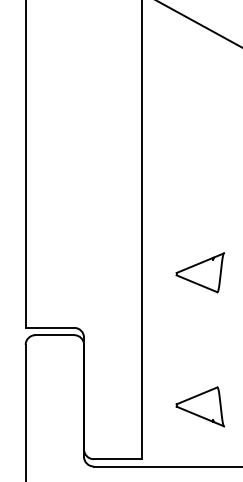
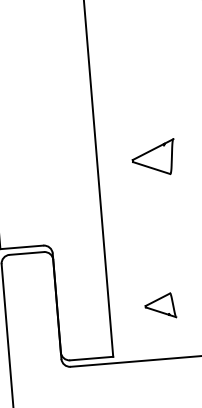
part: (200, 272) -> (153, 157), moved
part: (199, 406) -> (159, 306), size x0.7

